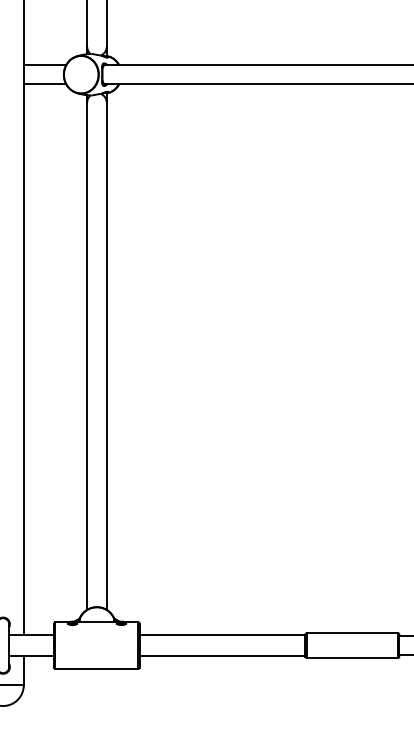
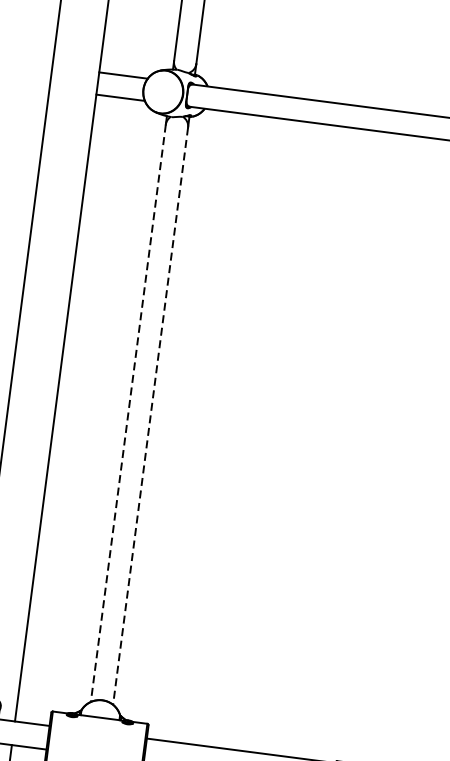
line: (87, 356) -> (128, 413), solid -> dashed
line: (106, 356) -> (150, 416), solid -> dashed

